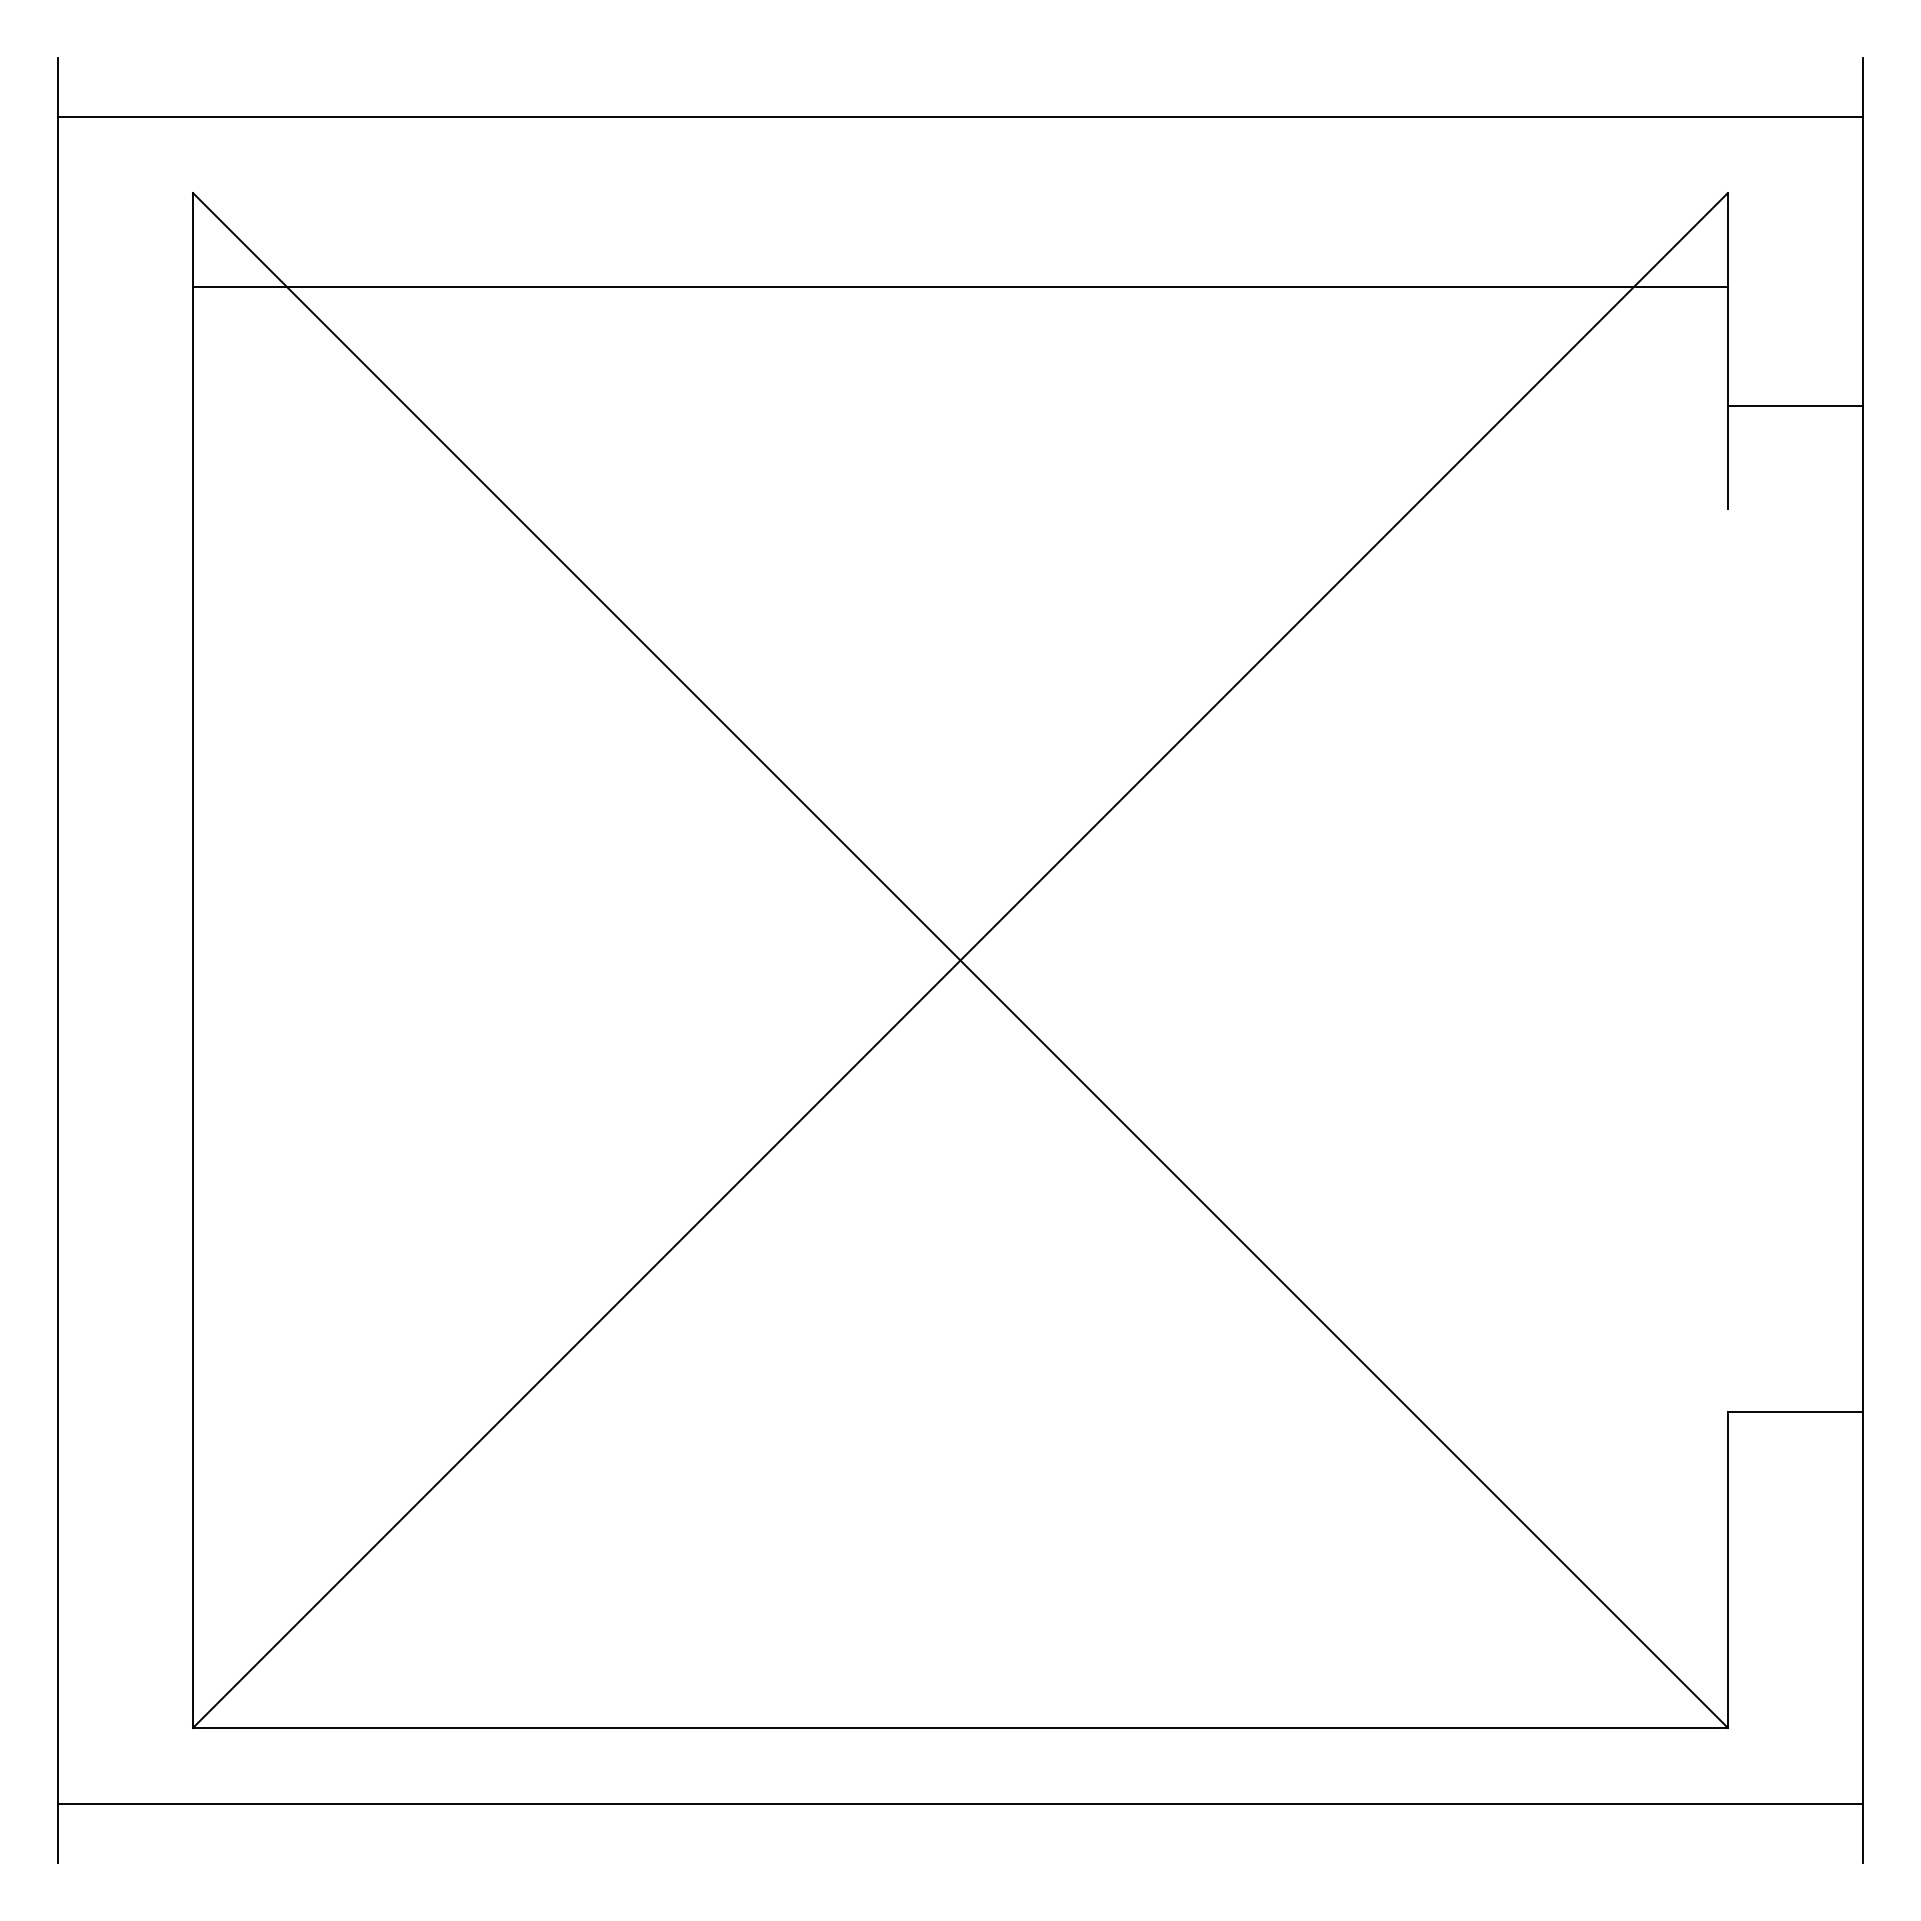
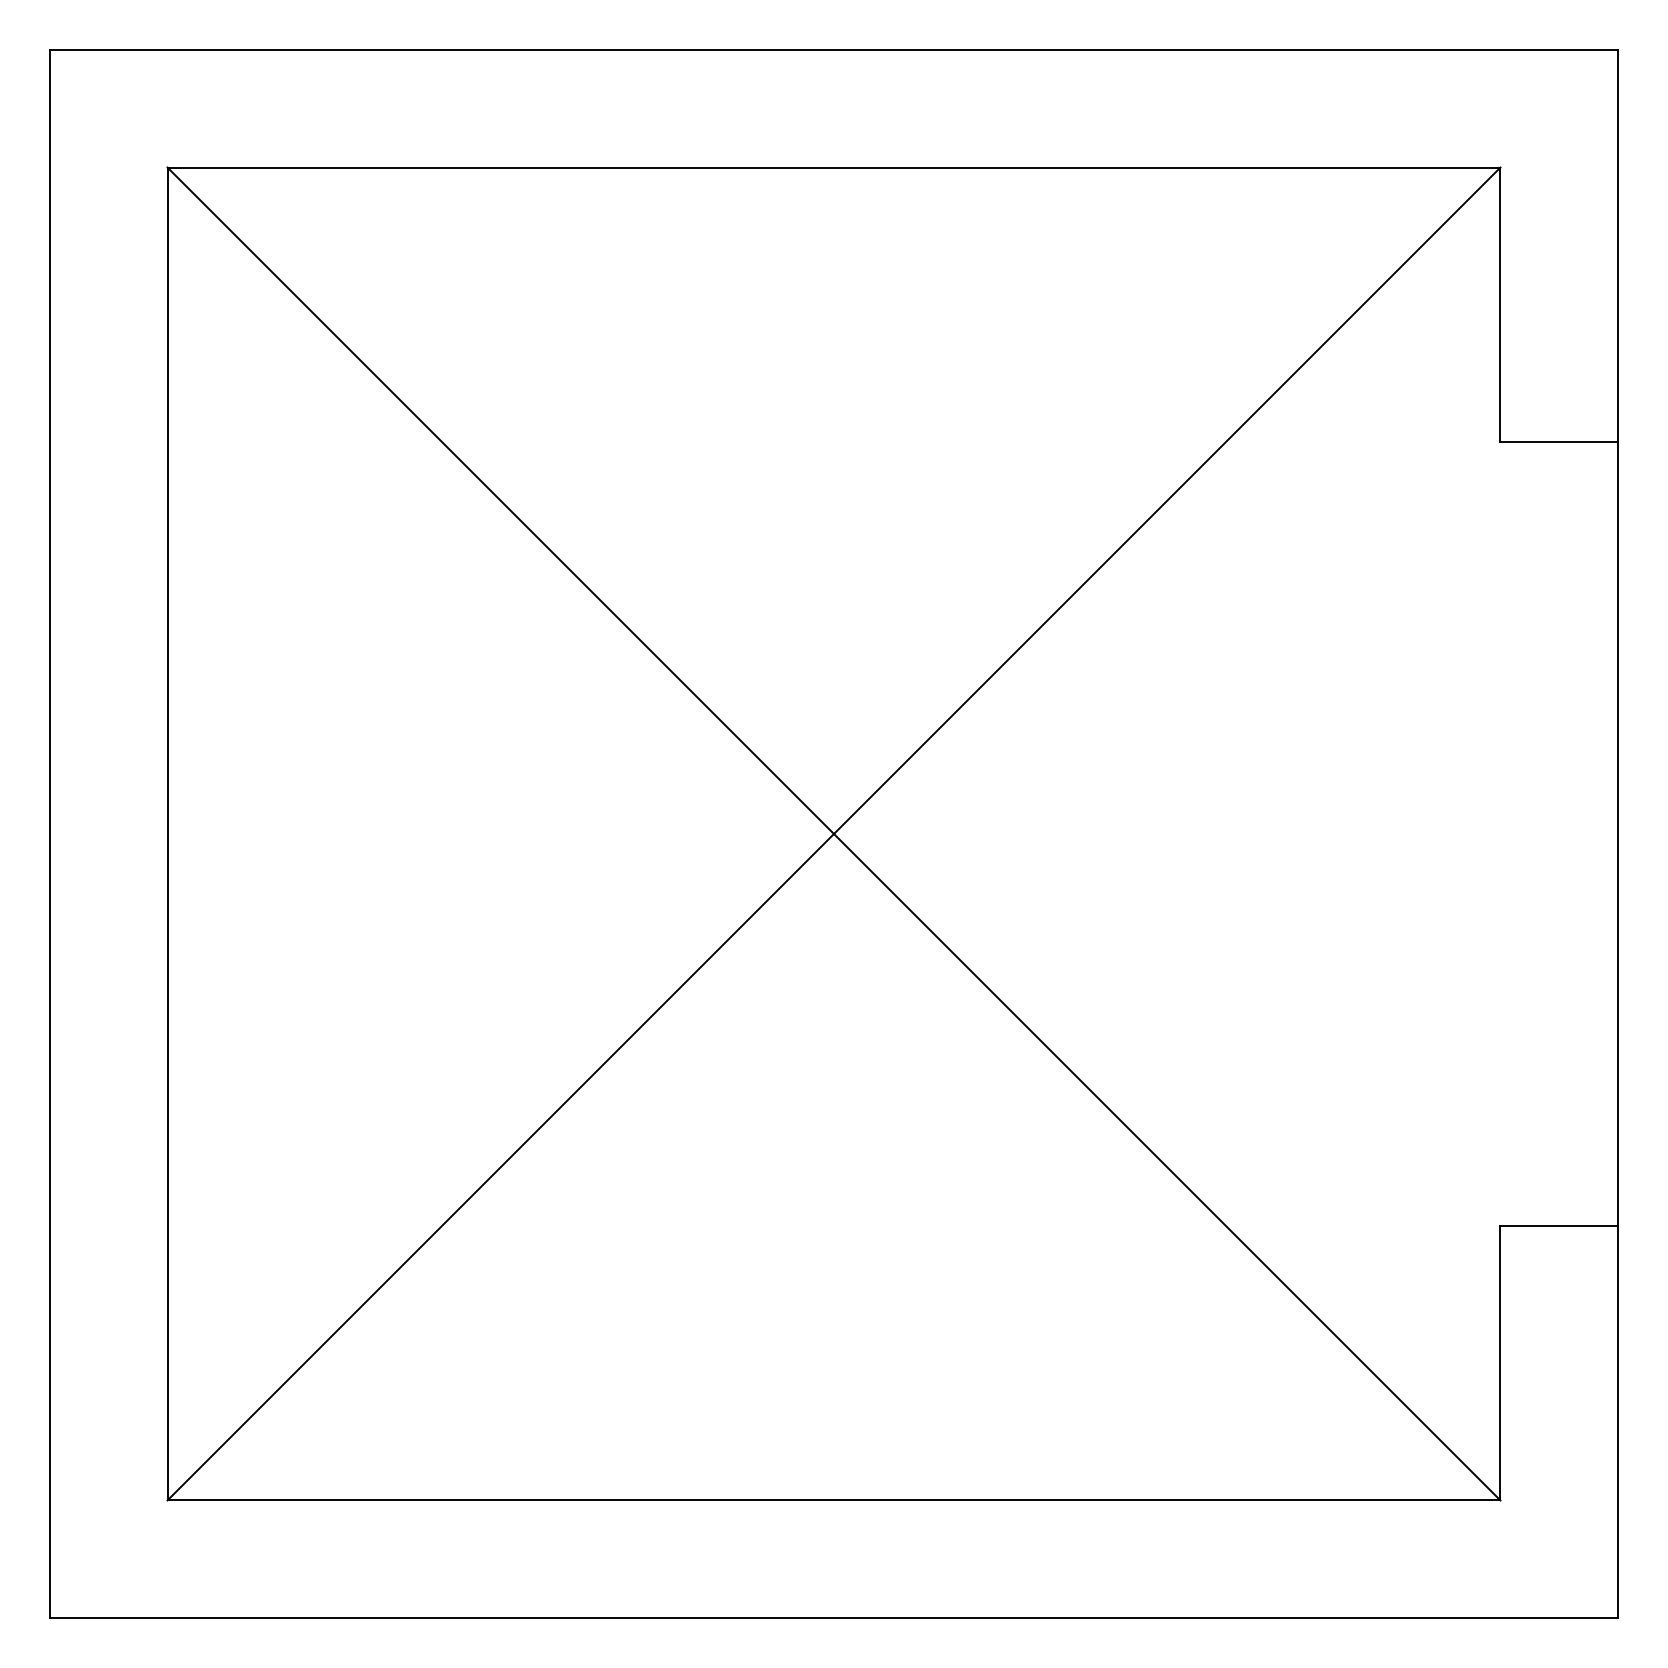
line: (960, 116) -> (834, 49), moved
line: (960, 287) -> (834, 167), moved
line: (1795, 406) -> (1559, 442), moved
line: (960, 1804) -> (834, 1618), moved

